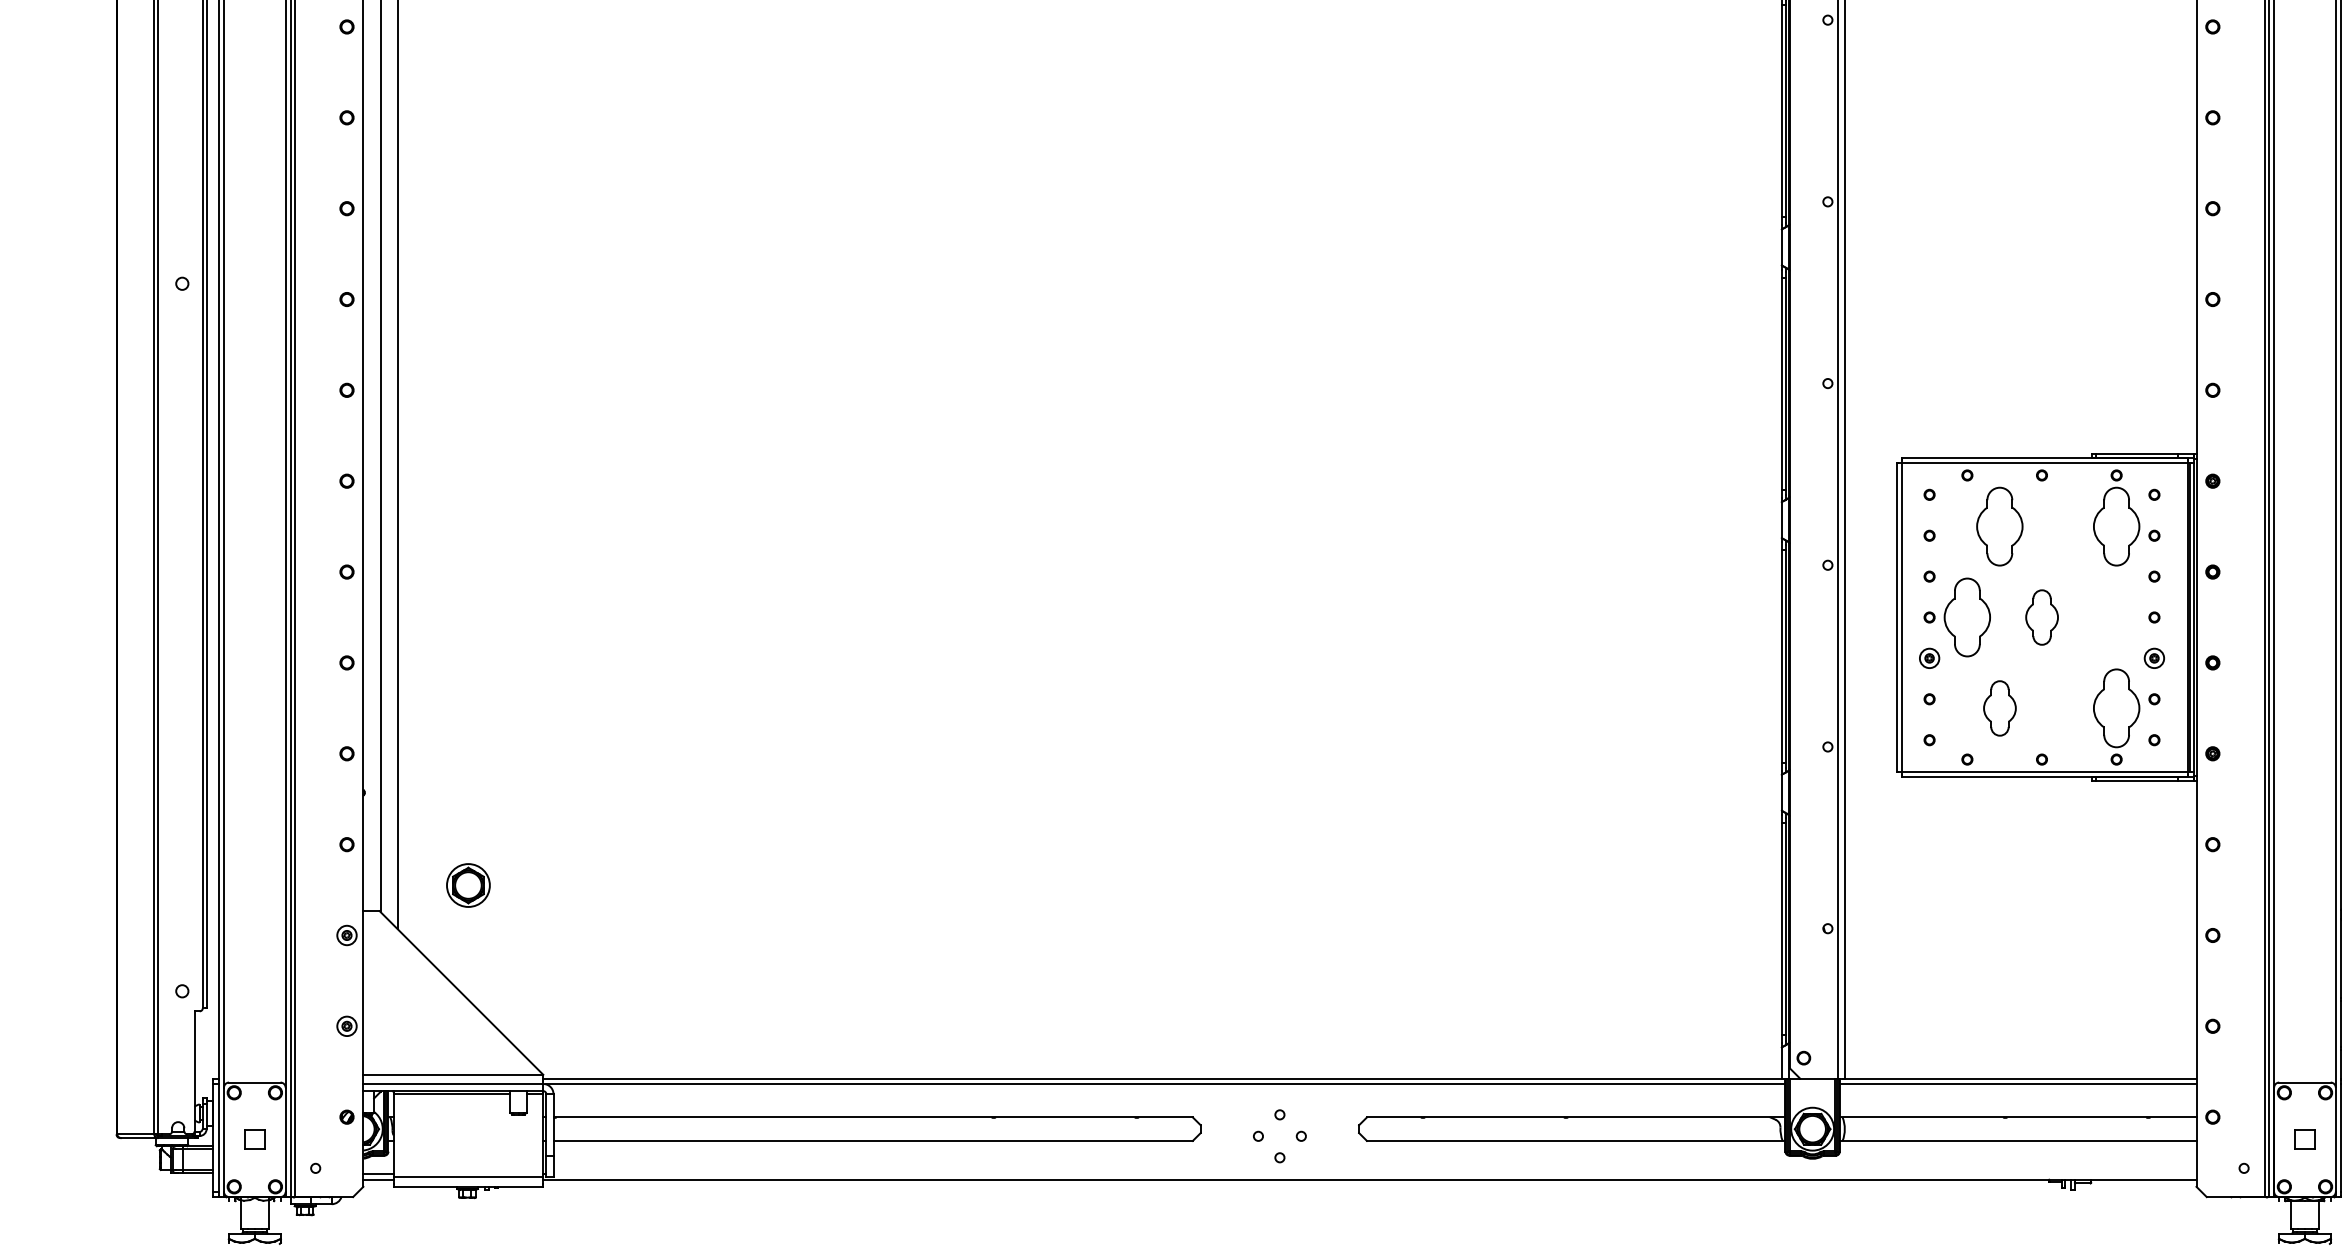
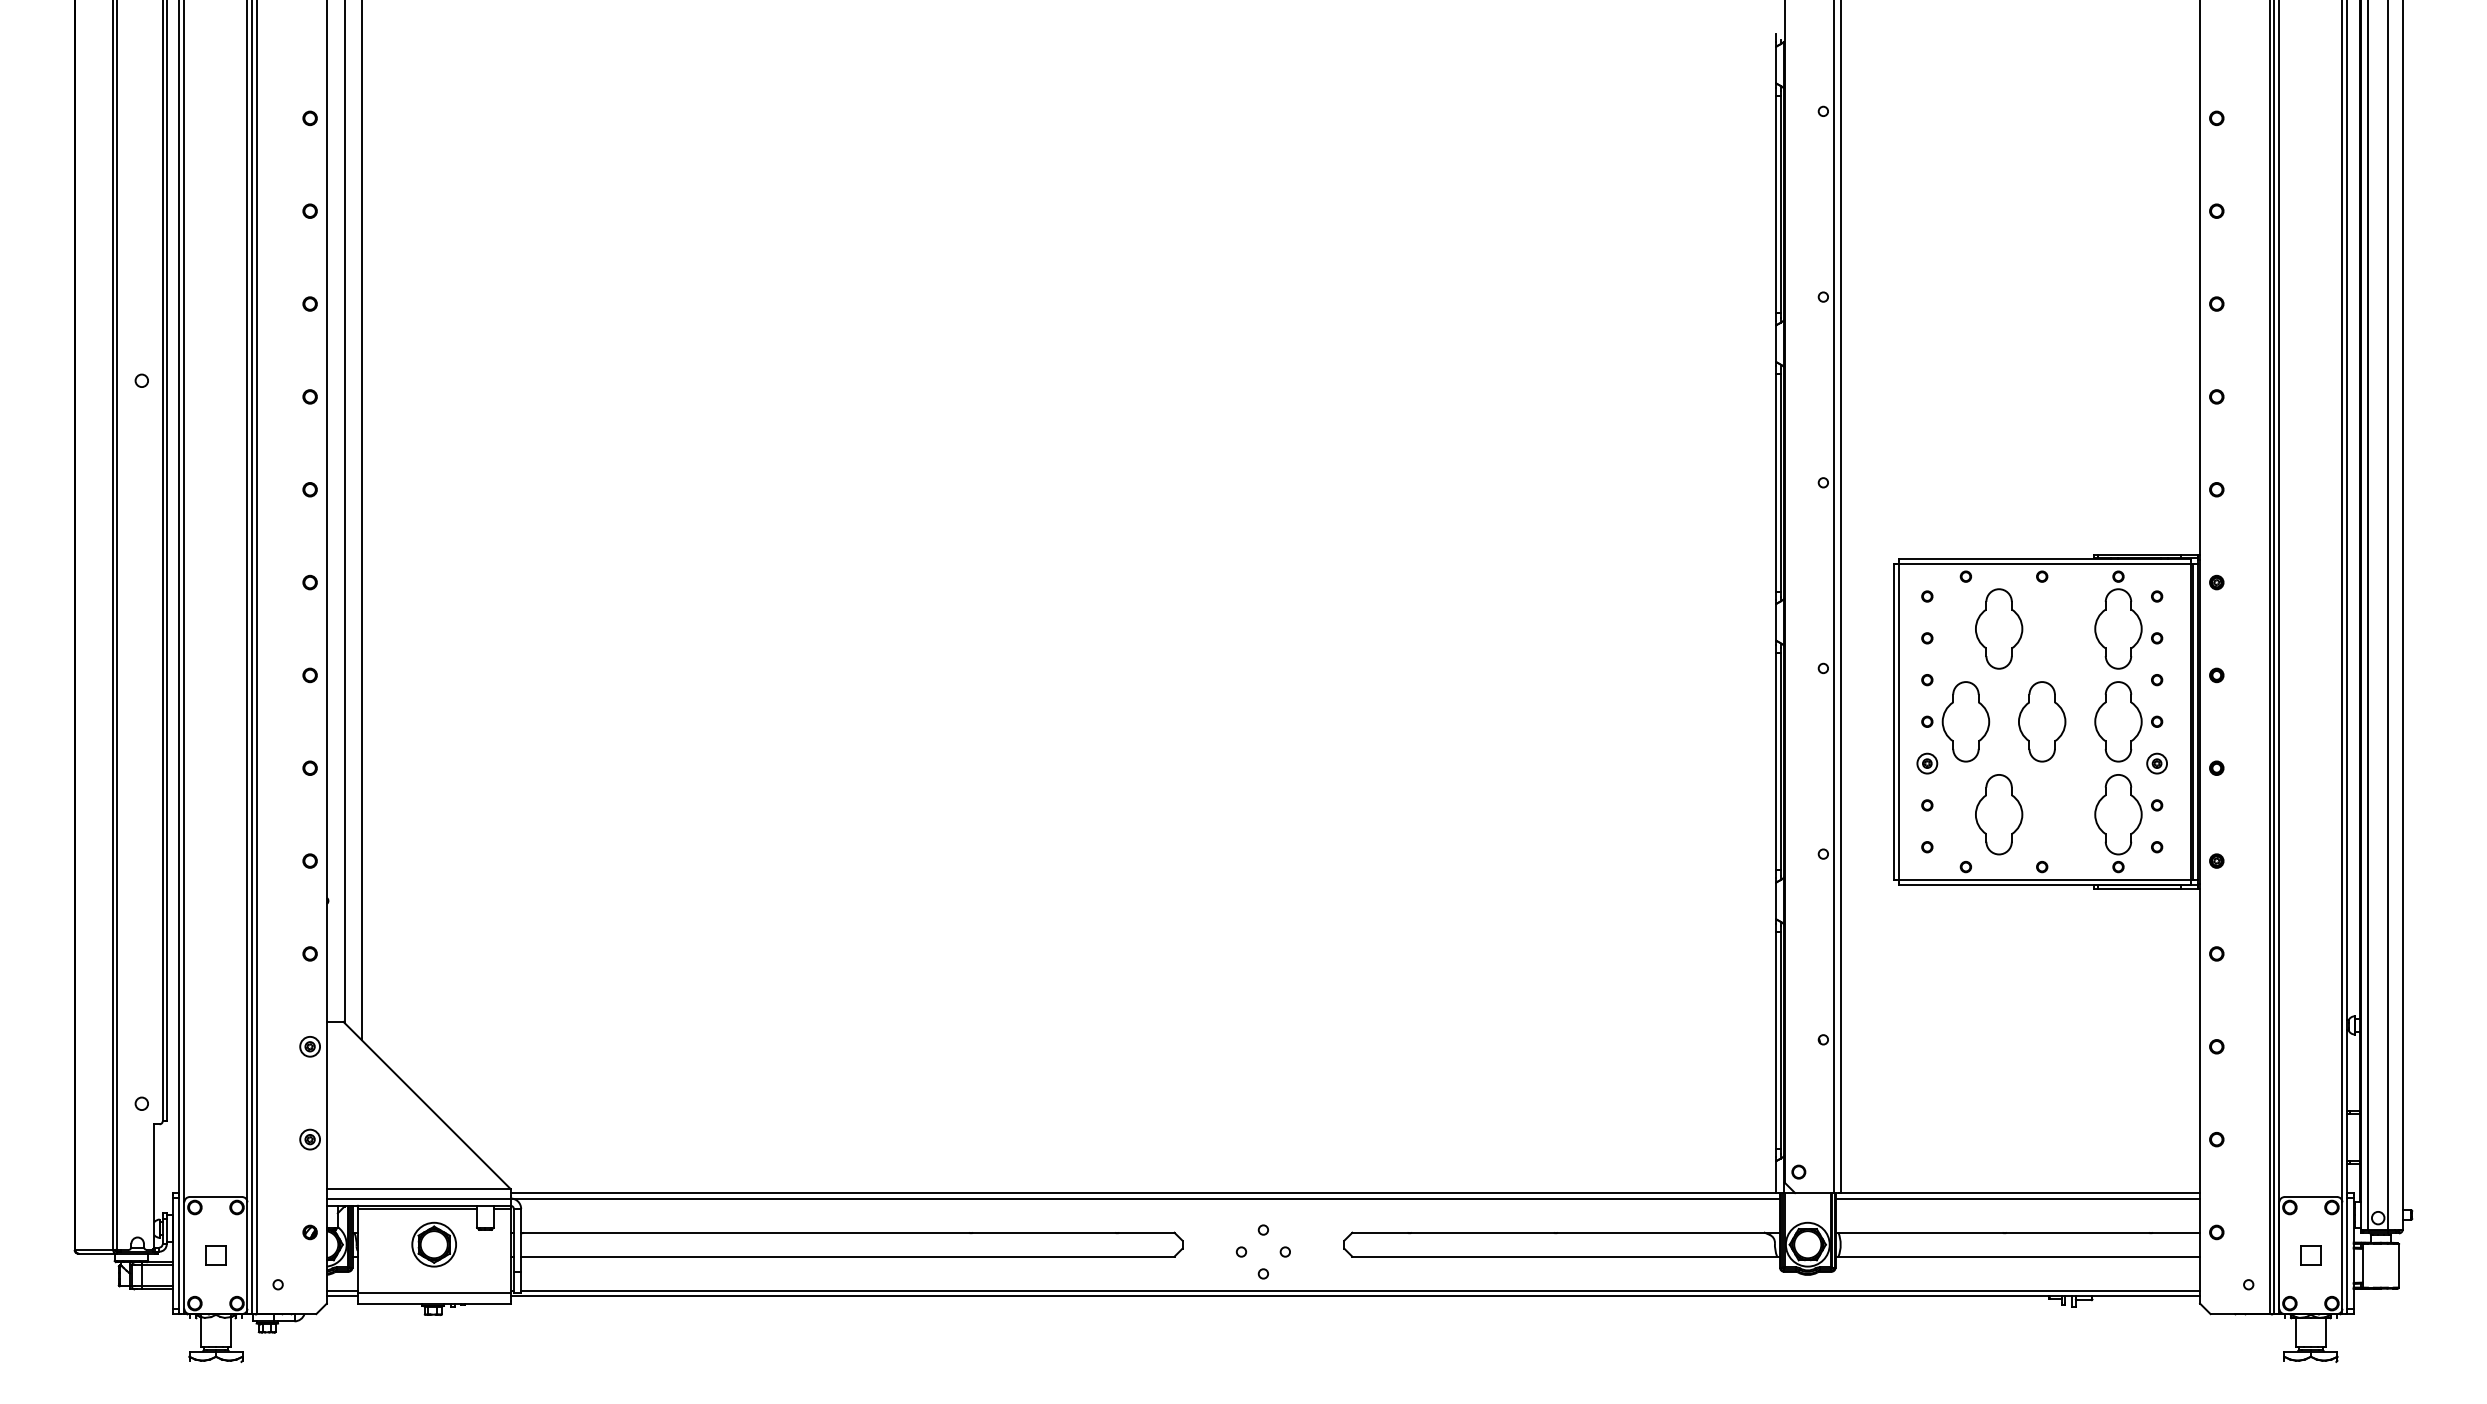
part: (2042, 617) -> (2042, 721), size x1.43
part: (2116, 617) -> (2118, 721), added
part: (2000, 708) -> (1999, 814), size x1.43
part: (467, 885) -> (433, 1244), moved
line: (1374, 1174) -> (1360, 1290), added

